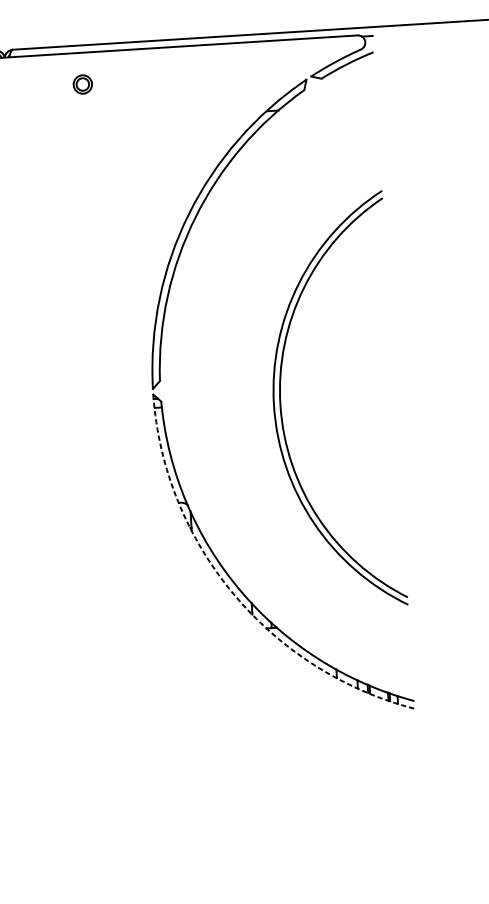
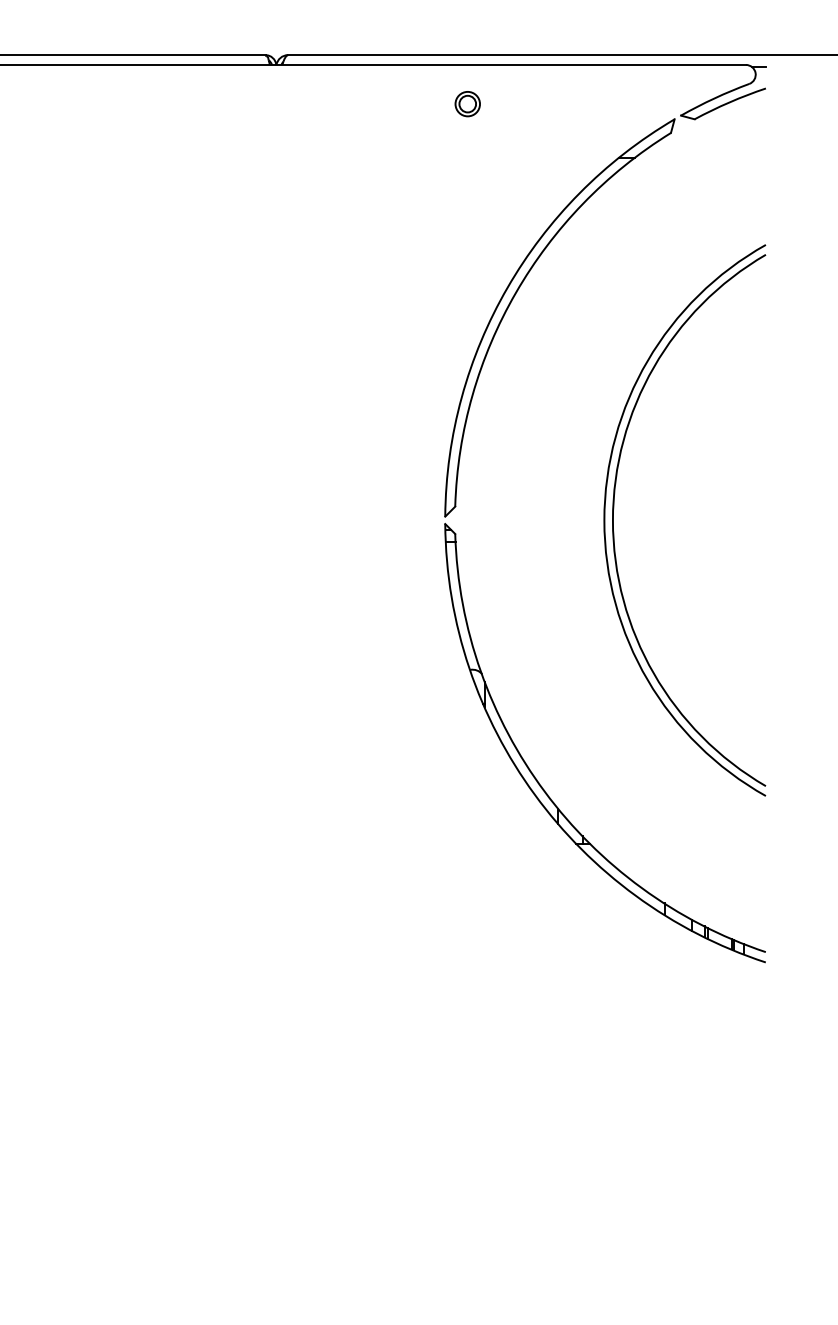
part: (82, 84) -> (467, 104), moved
part: (280, 404) -> (613, 520), moved
arc: (233, 593) -> (534, 794), dashed -> solid

